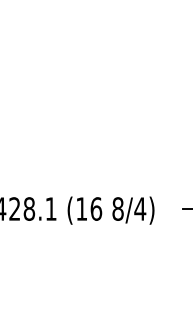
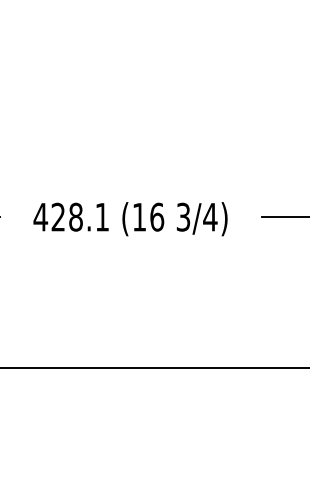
text: (118, 208) -> (183, 216), 8/4) -> 3/4)

